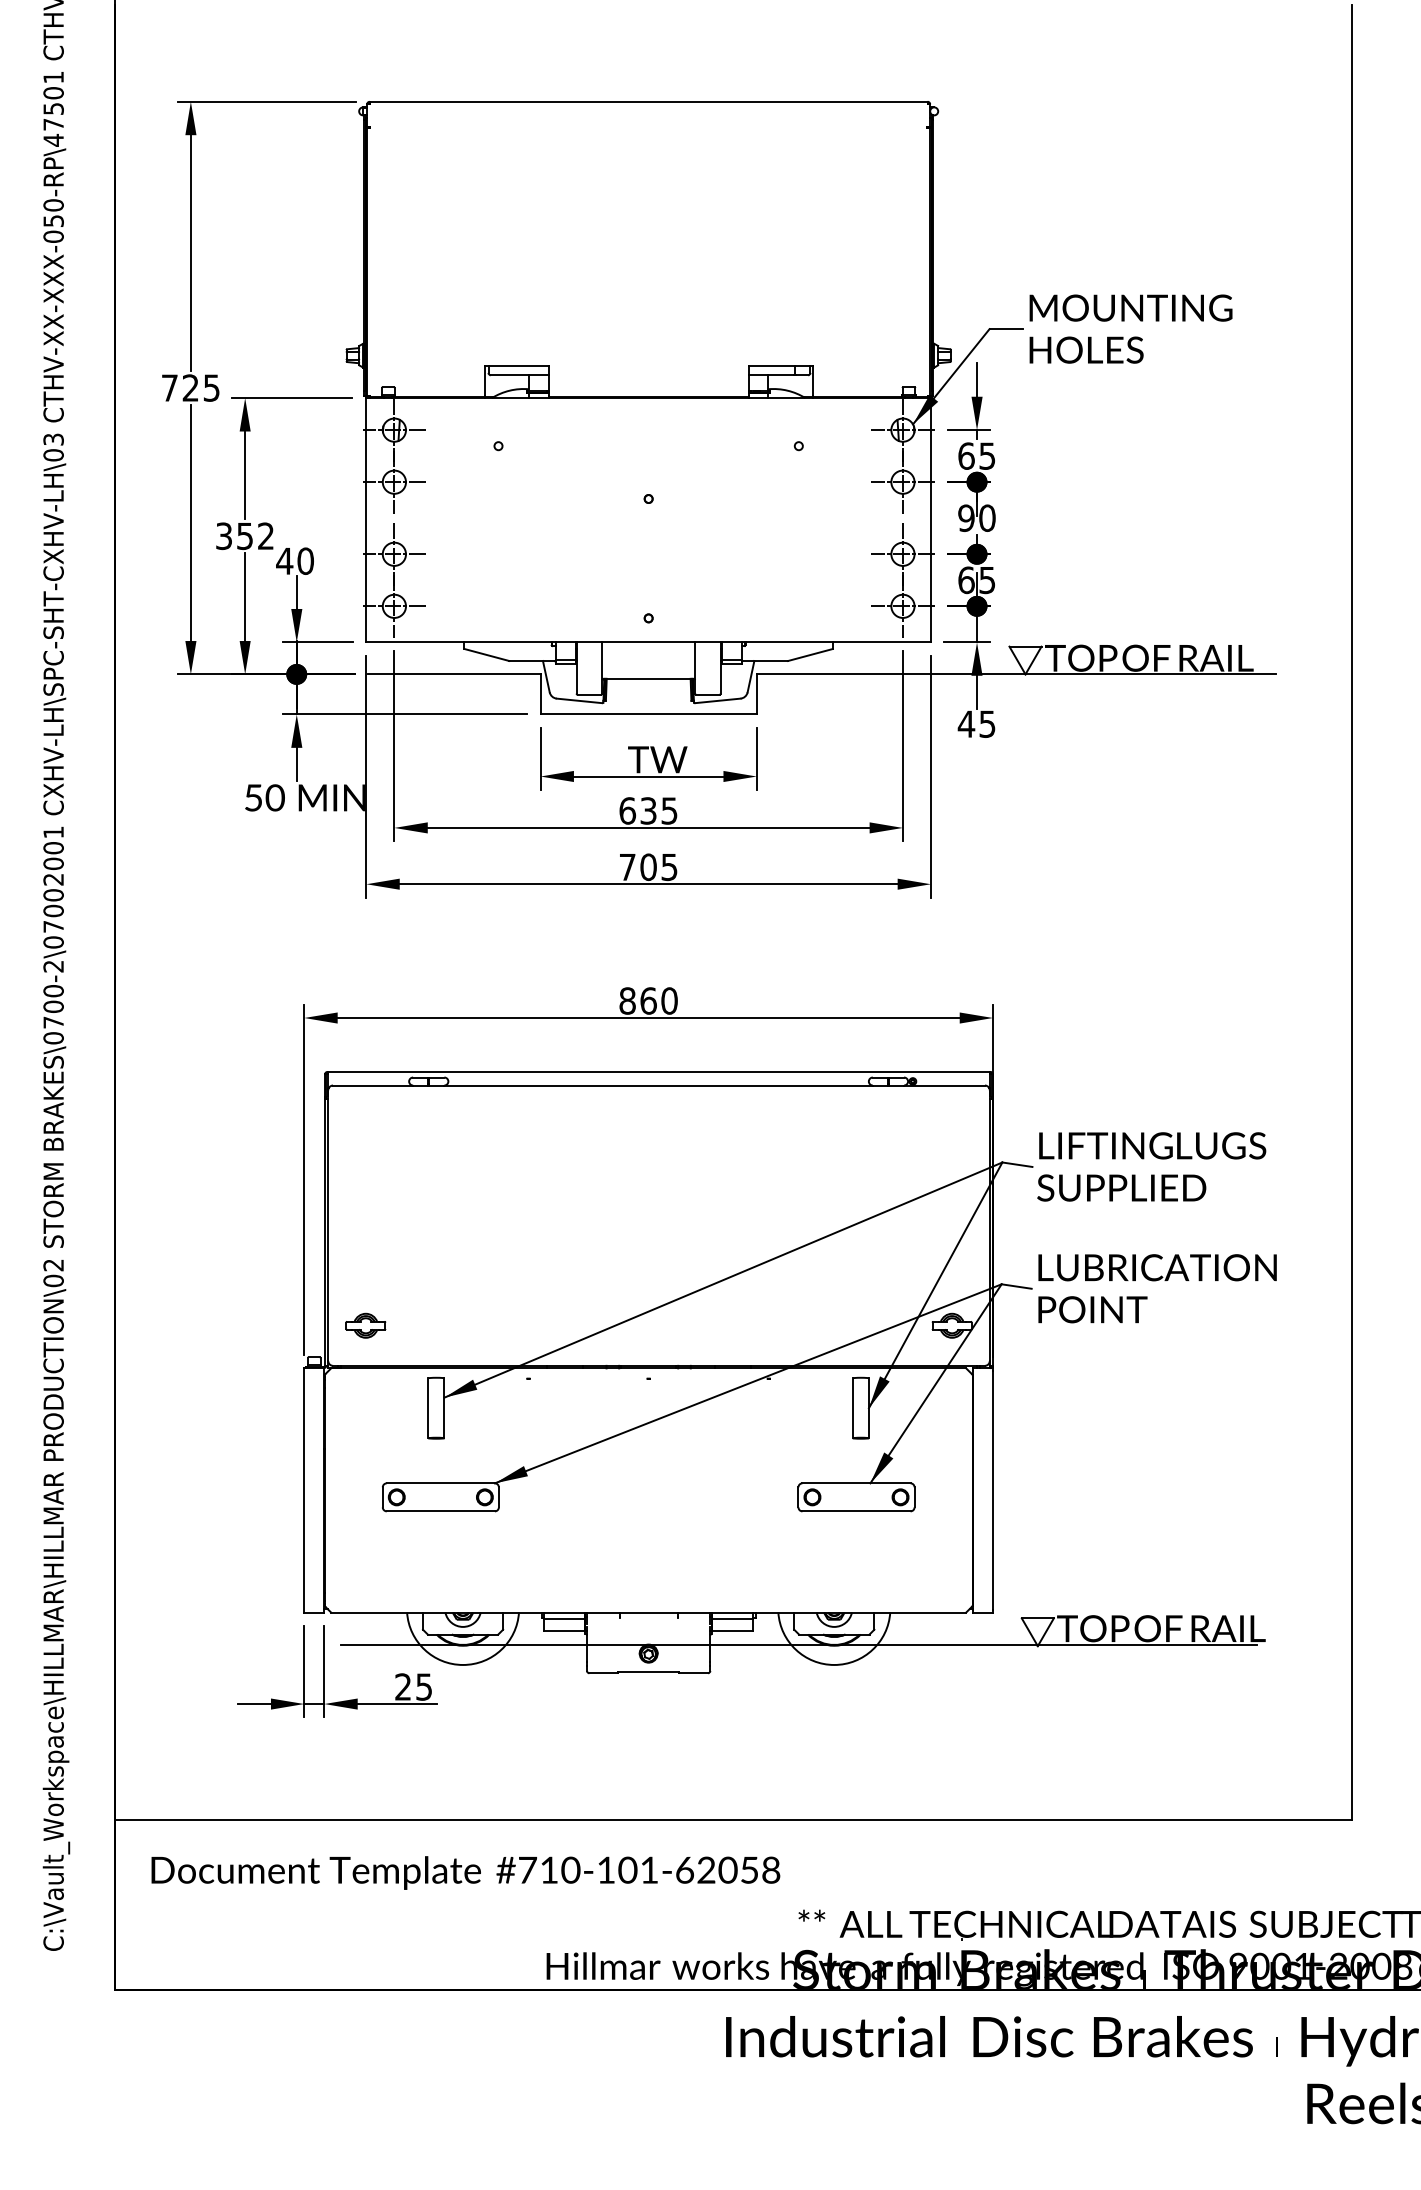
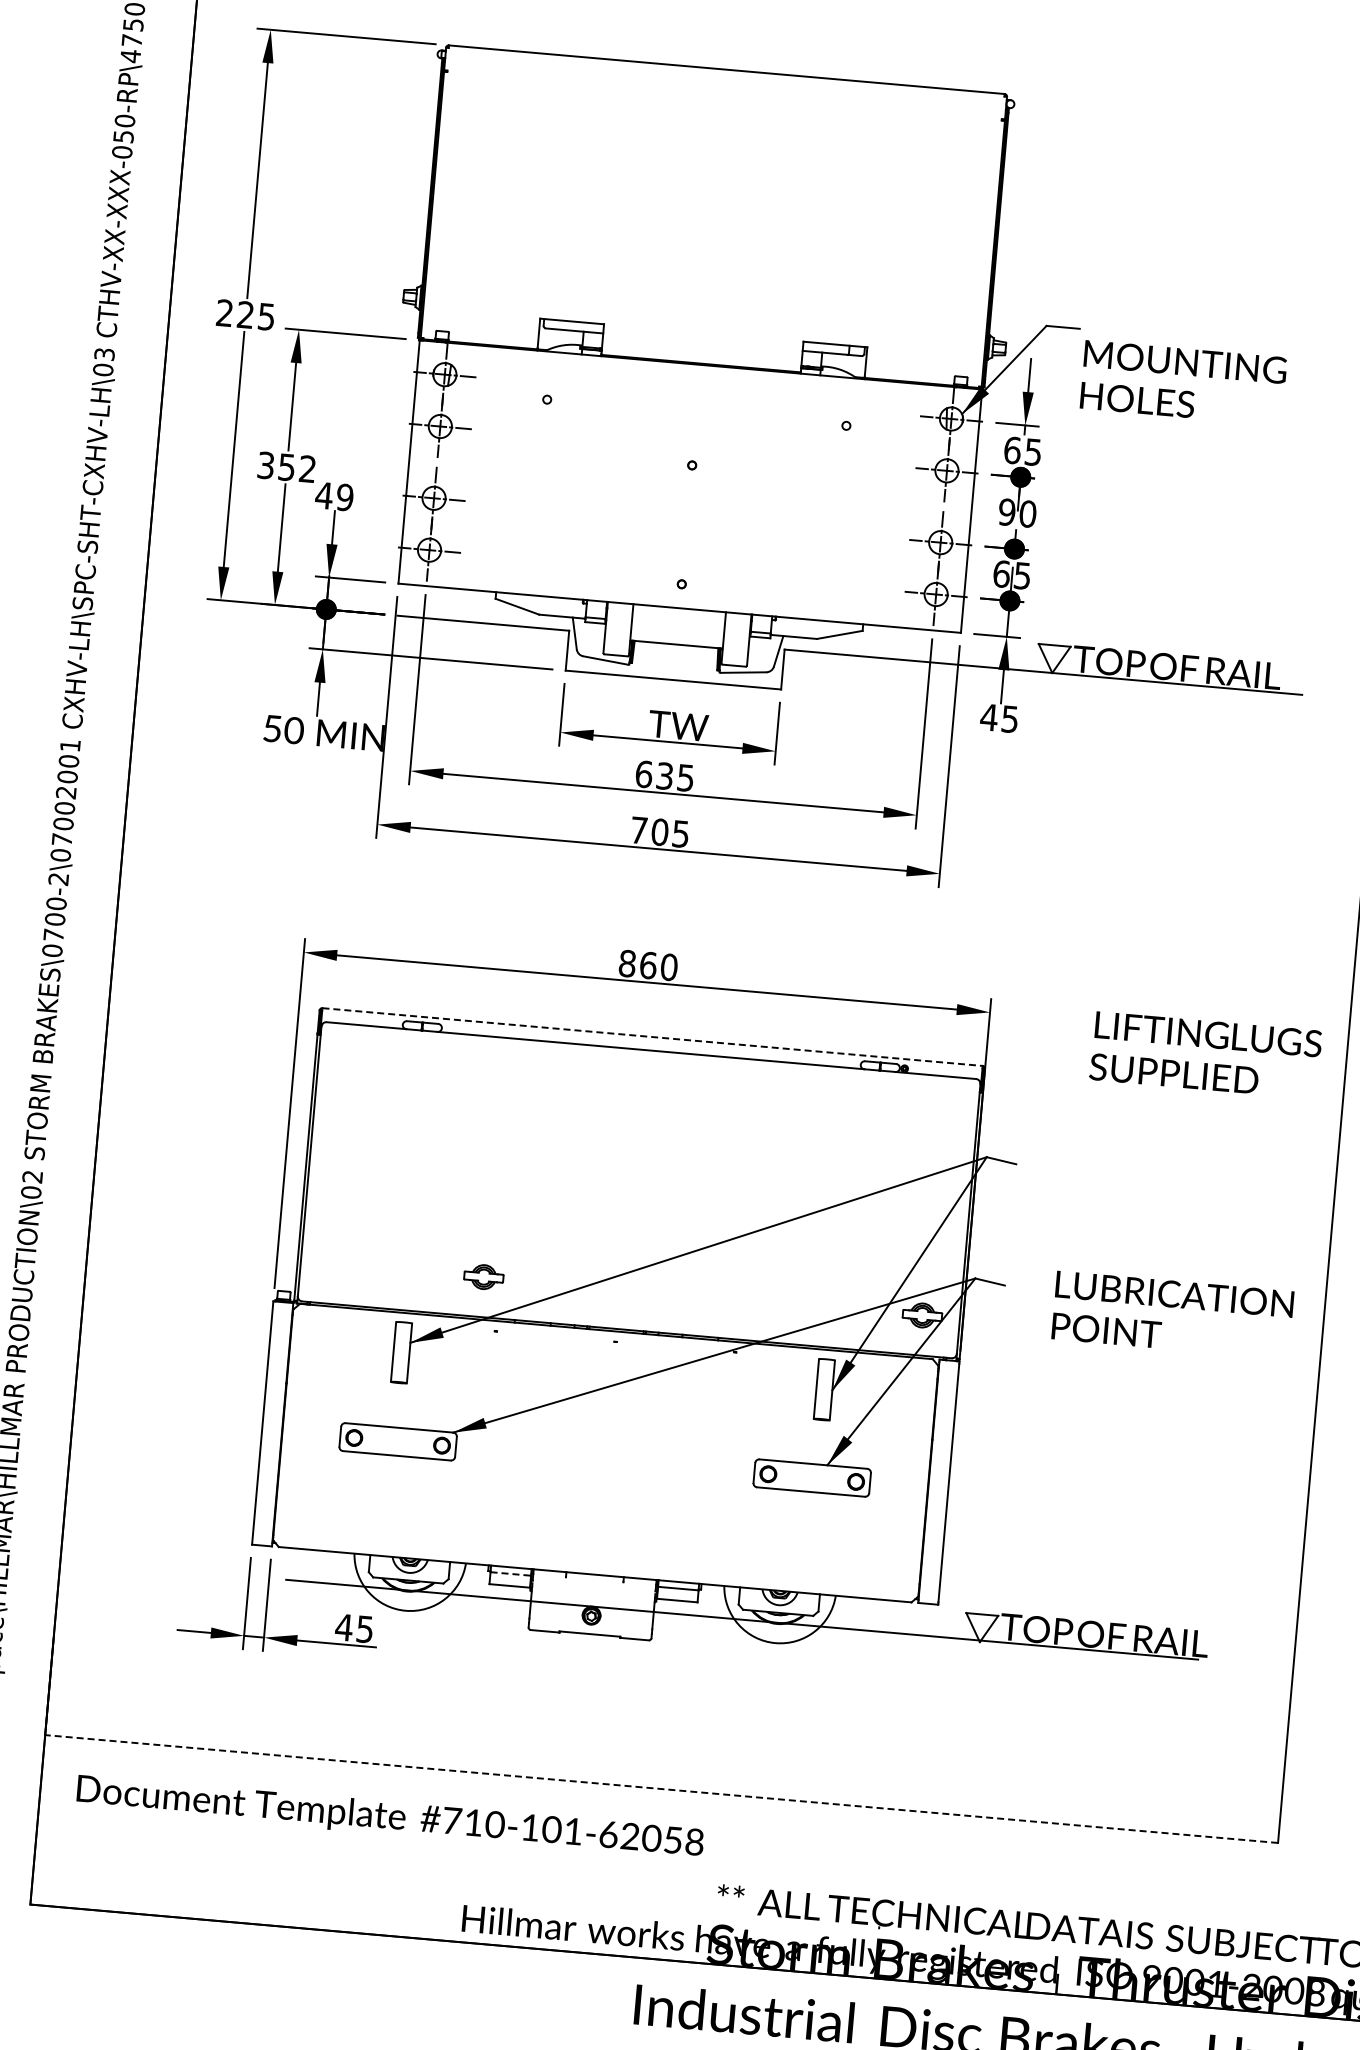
text: (1130, 328) -> (1183, 382), moved
text: (169, 387) -> (224, 312), 725 -> 225
text: (305, 560) -> (344, 496), 40 -> 49
line: (659, 1071) -> (653, 1036), solid -> dashed
text: (1151, 1166) -> (1205, 1054), moved
text: (1157, 1288) -> (1172, 1315), moved
part: (365, 1325) -> (483, 1276), moved
line: (565, 1619) -> (511, 1574), solid -> dashed
text: (402, 1686) -> (343, 1626), 25 -> 45
line: (733, 1820) -> (661, 1789), solid -> dashed

